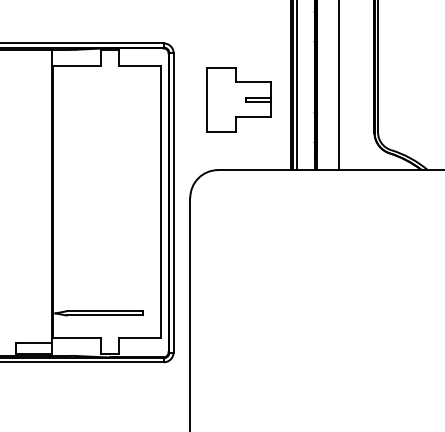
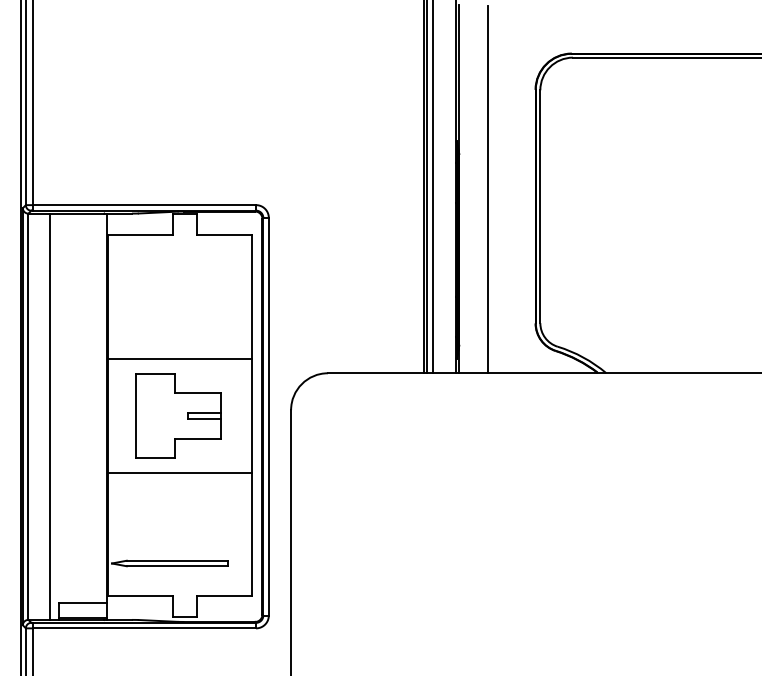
part: (238, 99) -> (178, 415), moved
line: (107, 158) -> (180, 358), added
line: (9, 202) -> (50, 416), added
line: (107, 245) -> (180, 473), added

